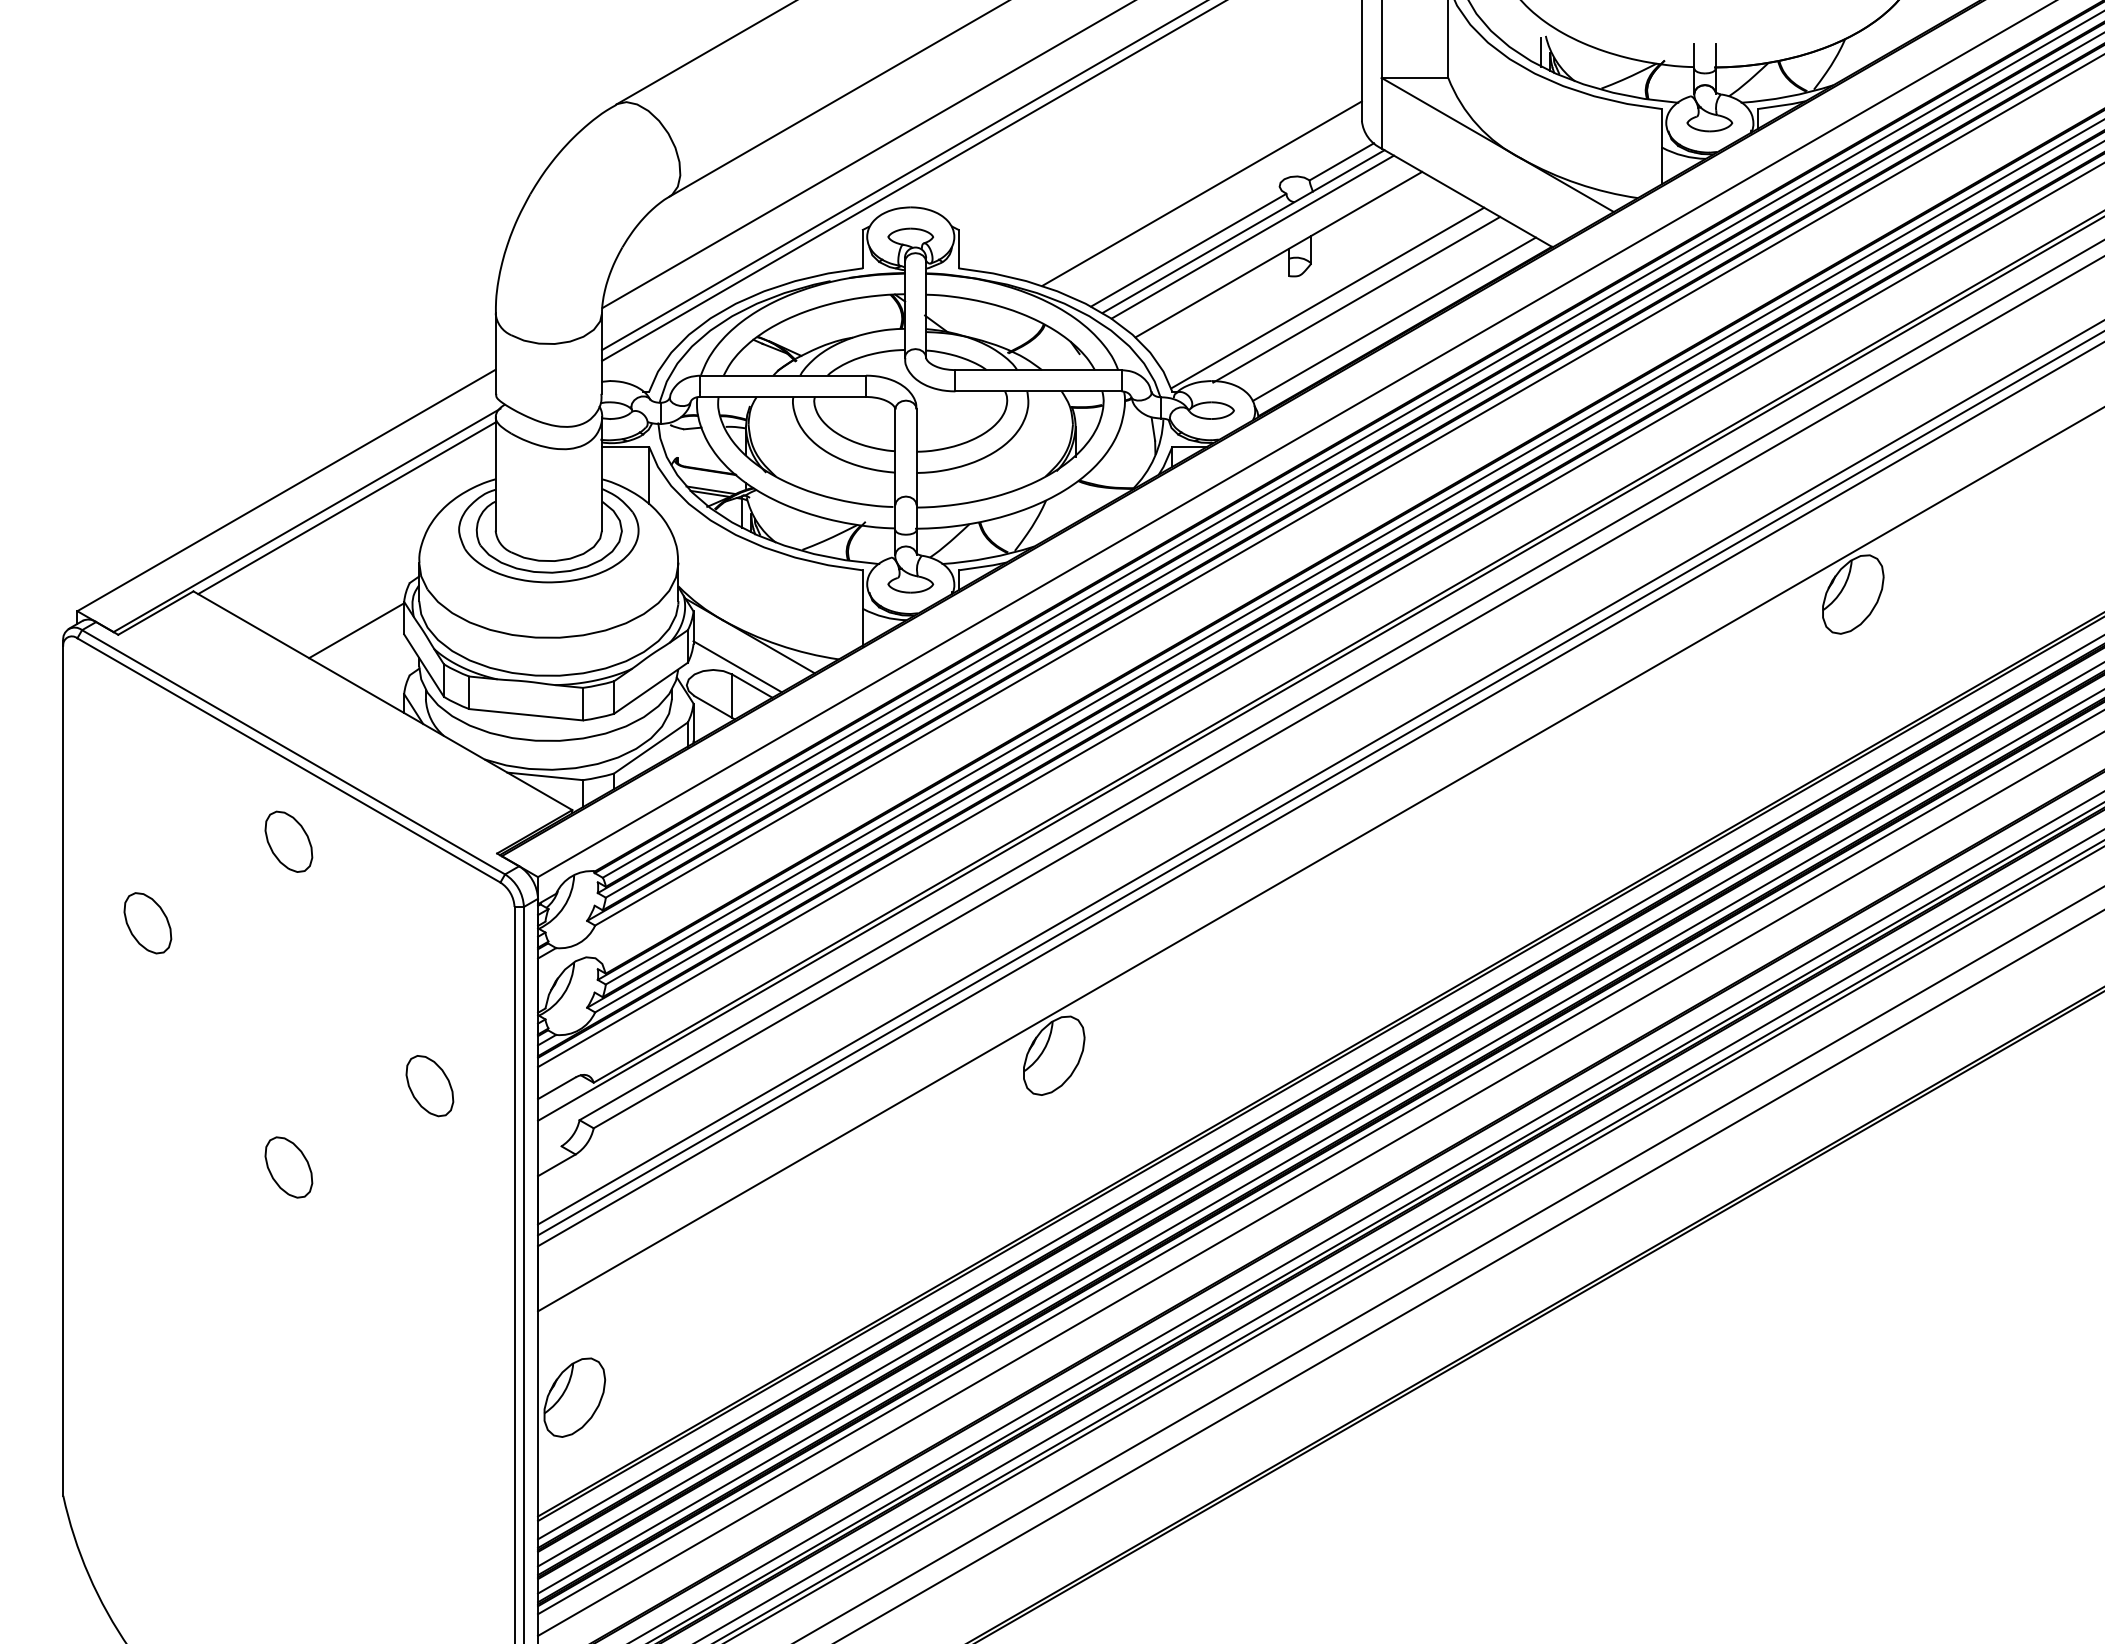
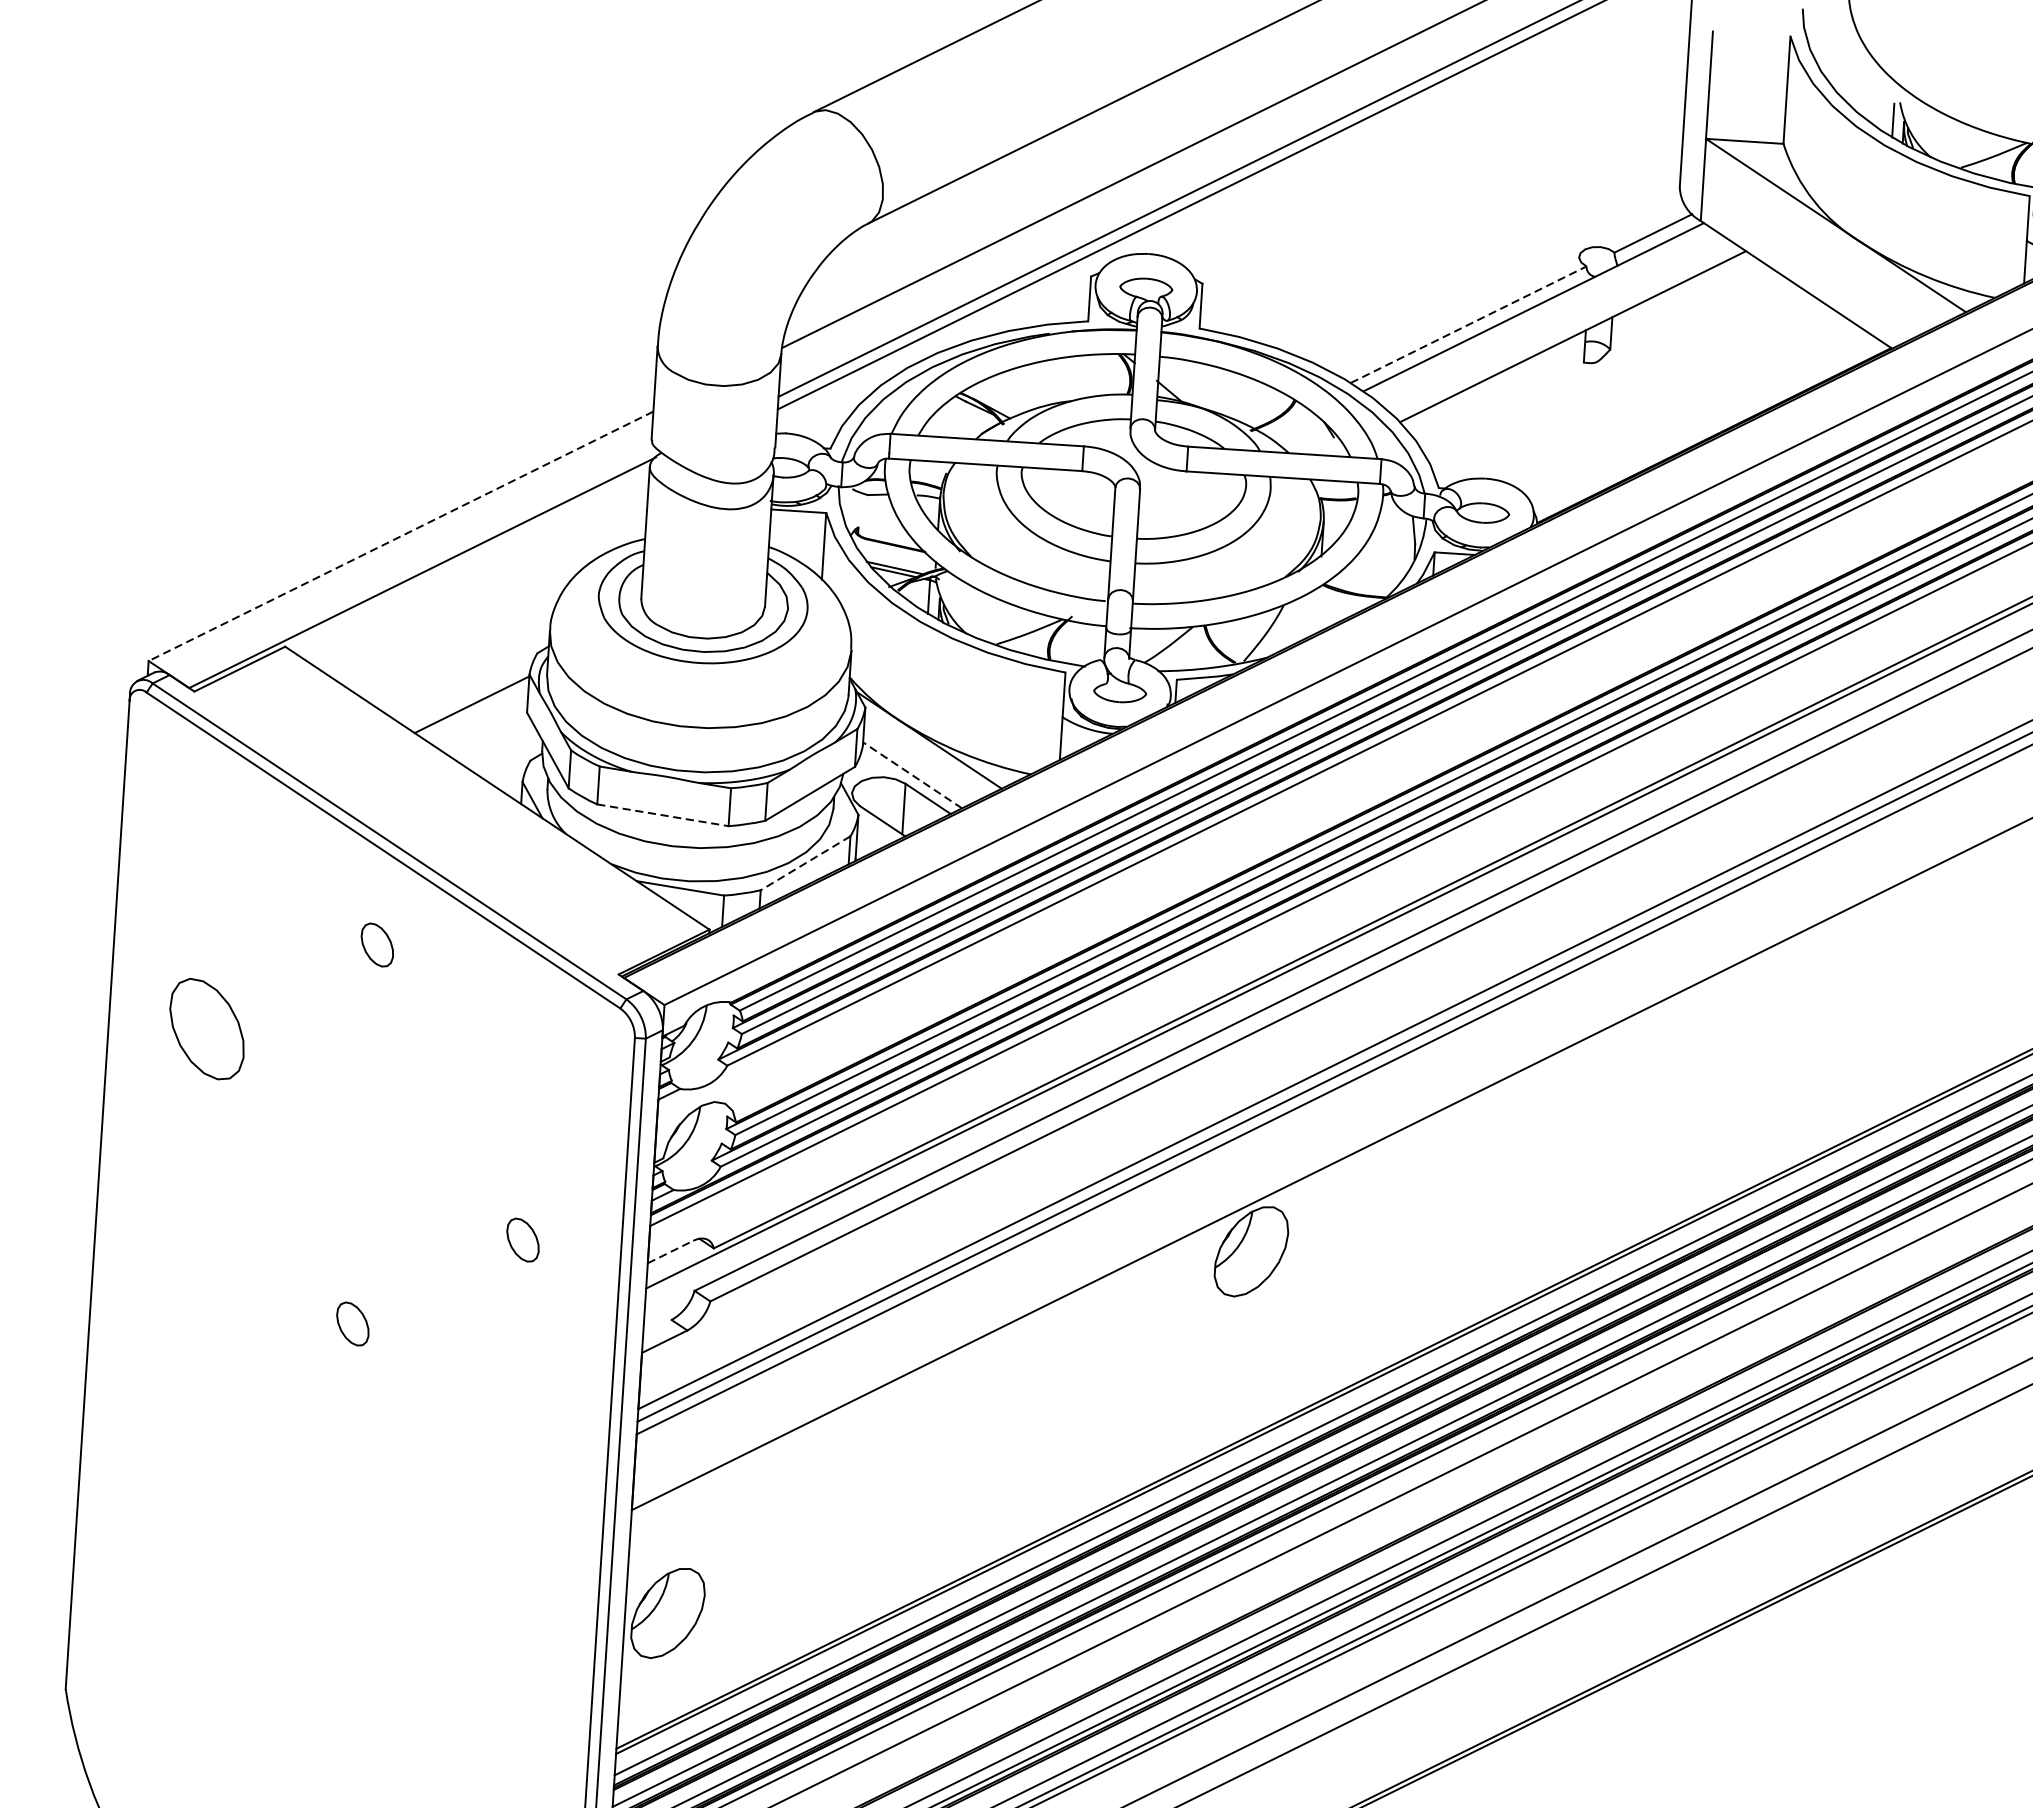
line: (1201, 193) -> (1487, 259), removed
line: (1252, 236) -> (1543, 313), removed
line: (1188, 250) -> (1468, 325), solid -> dashed
line: (1327, 297) -> (1626, 390), removed
line: (1356, 299) -> (1660, 394), removed
line: (1393, 319) -> (1701, 420), removed
line: (286, 490) -> (401, 536), solid -> dashed
line: (346, 508) -> (469, 561), removed
line: (737, 666) -> (912, 775), solid -> dashed
line: (526, 714) -> (663, 814), solid -> dashed
line: (650, 748) -> (805, 863), solid -> dashed
part: (288, 841) -> (376, 944), size x0.6
part: (147, 923) -> (206, 1029), size x1.4
part: (429, 1086) -> (522, 1240), size x0.6
line: (556, 1088) -> (670, 1252), solid -> dashed
part: (288, 1167) -> (352, 1324), size x0.6

